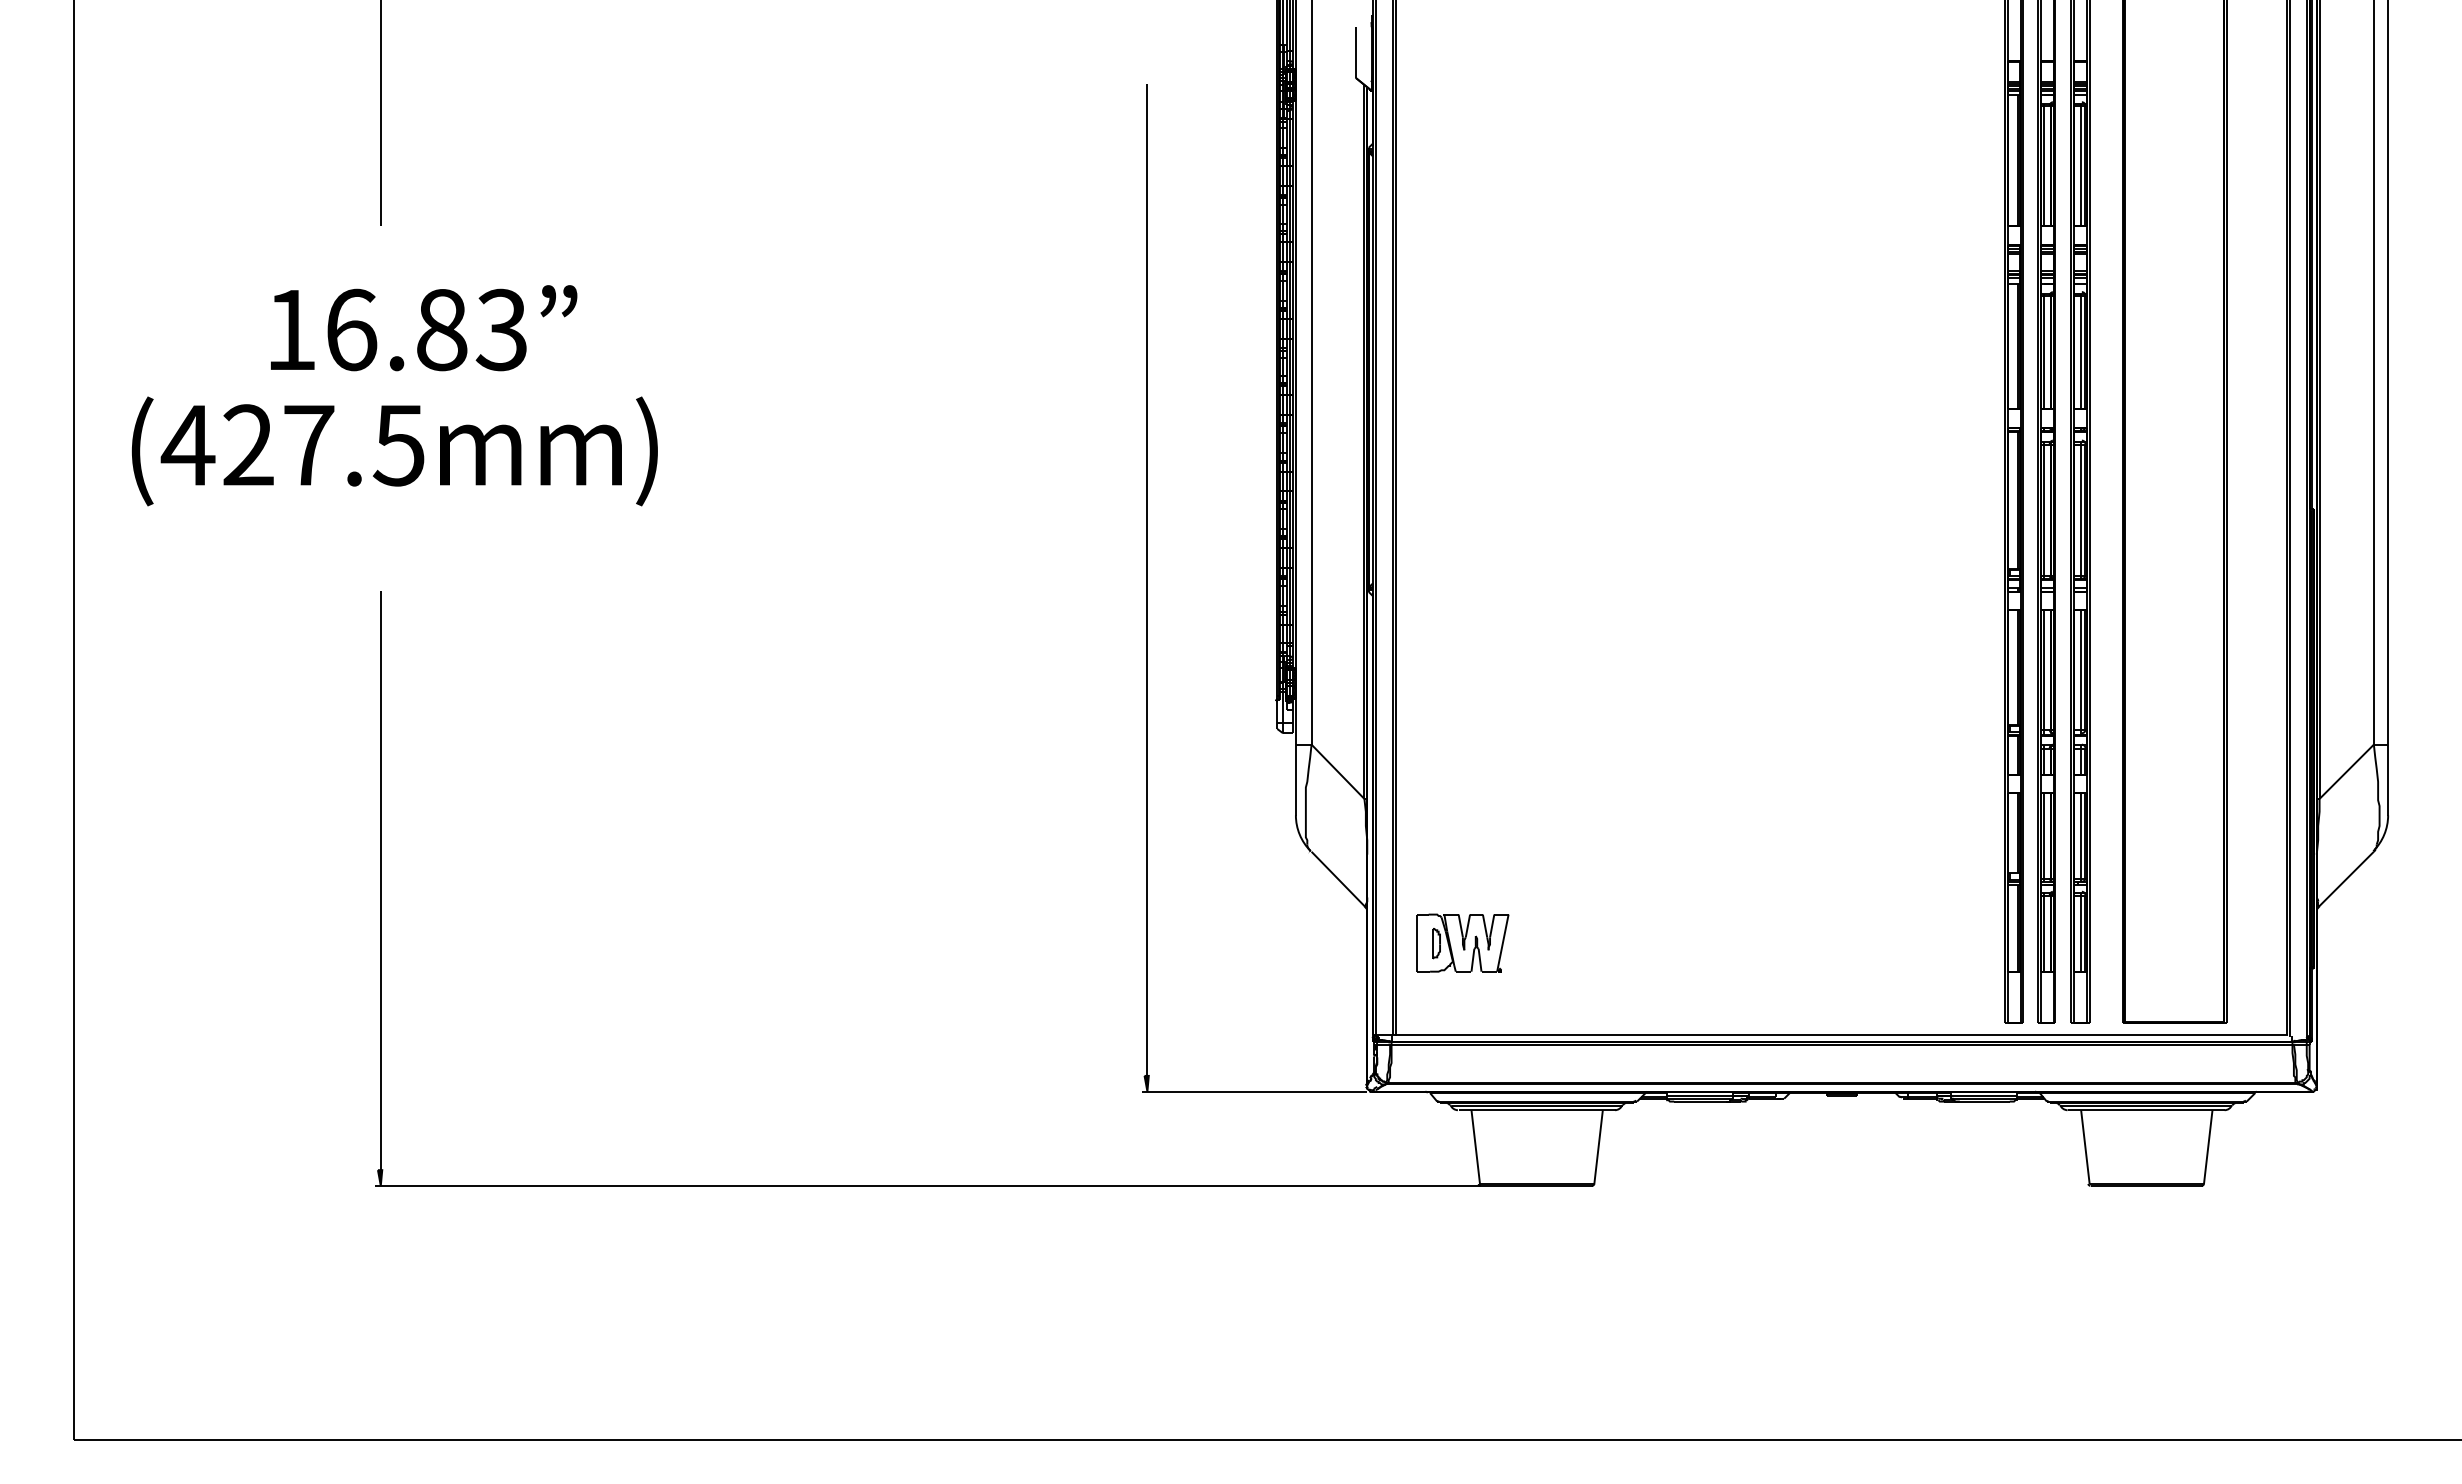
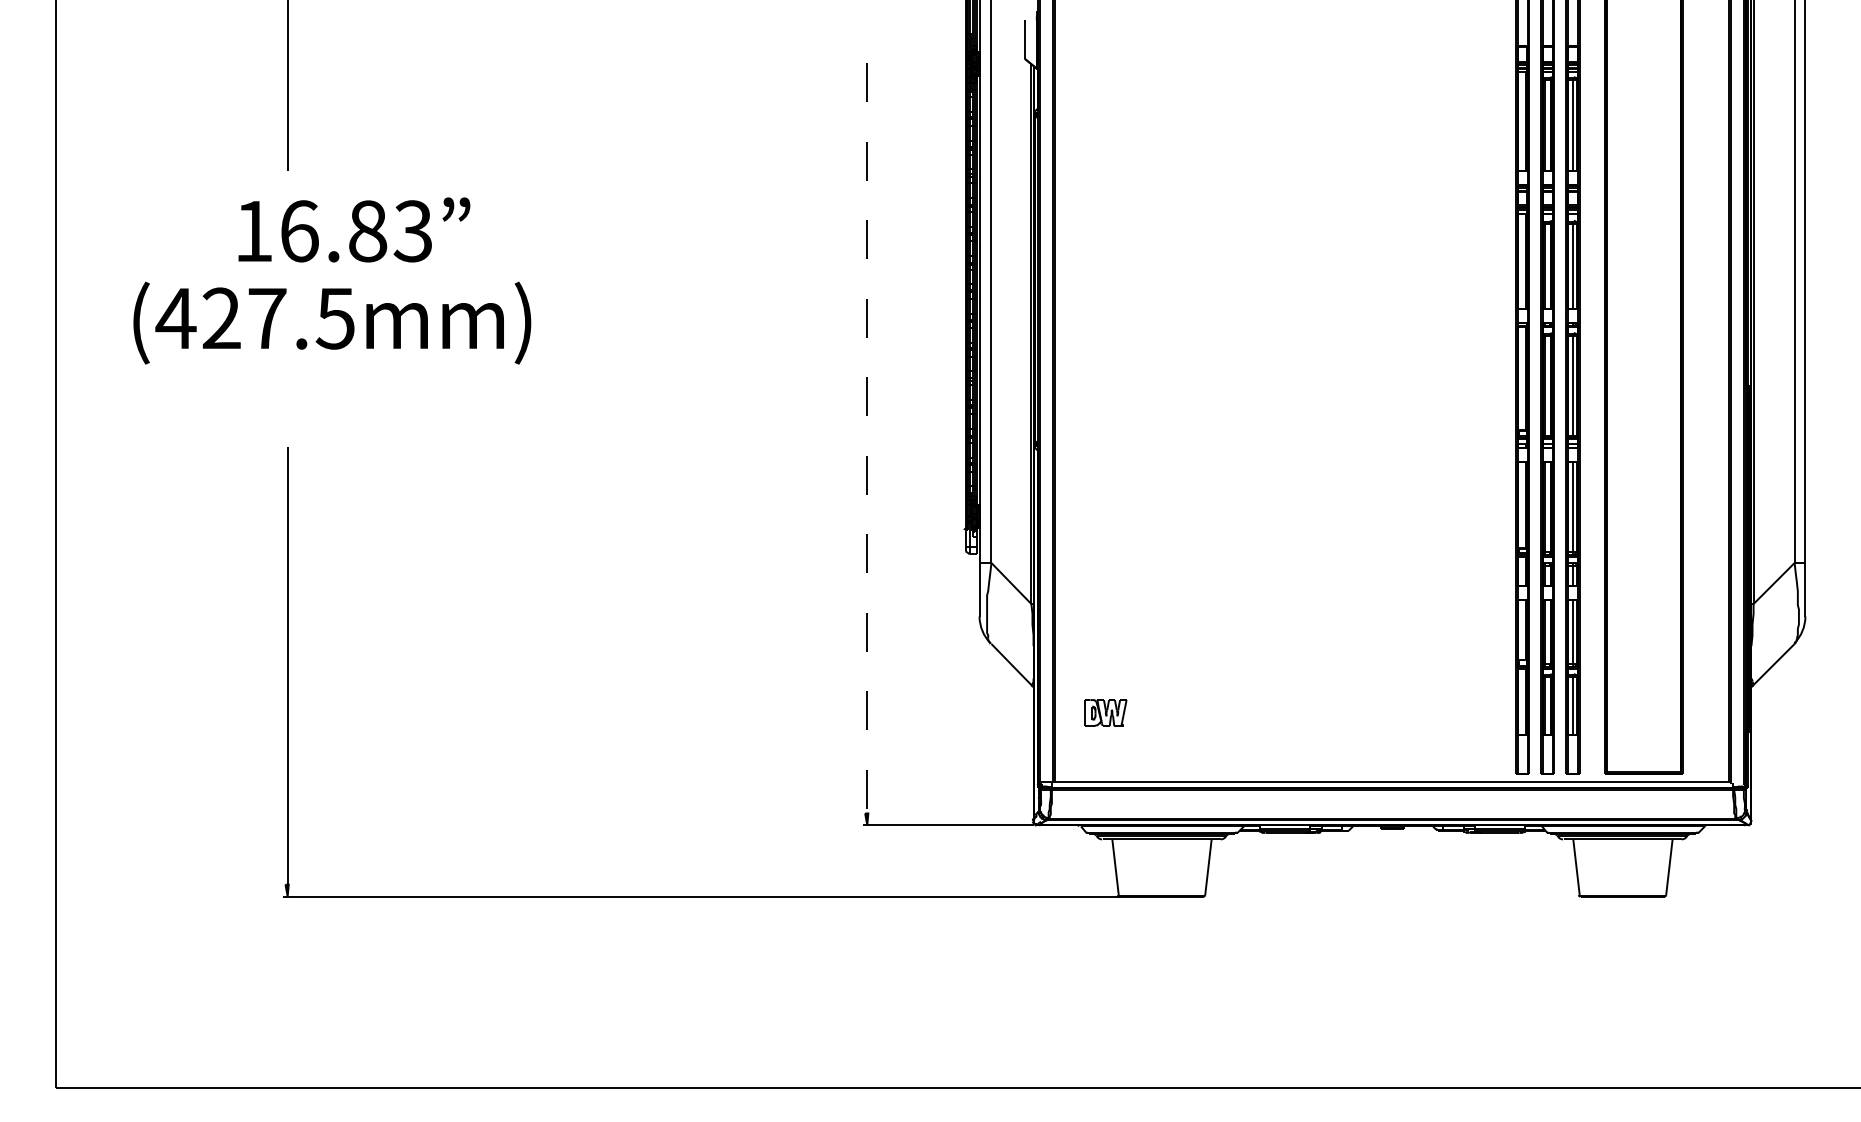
text: (394, 395) -> (332, 280), moved
line: (1147, 581) -> (867, 439), solid -> dashed
part: (1462, 942) -> (1105, 712), size x0.6

